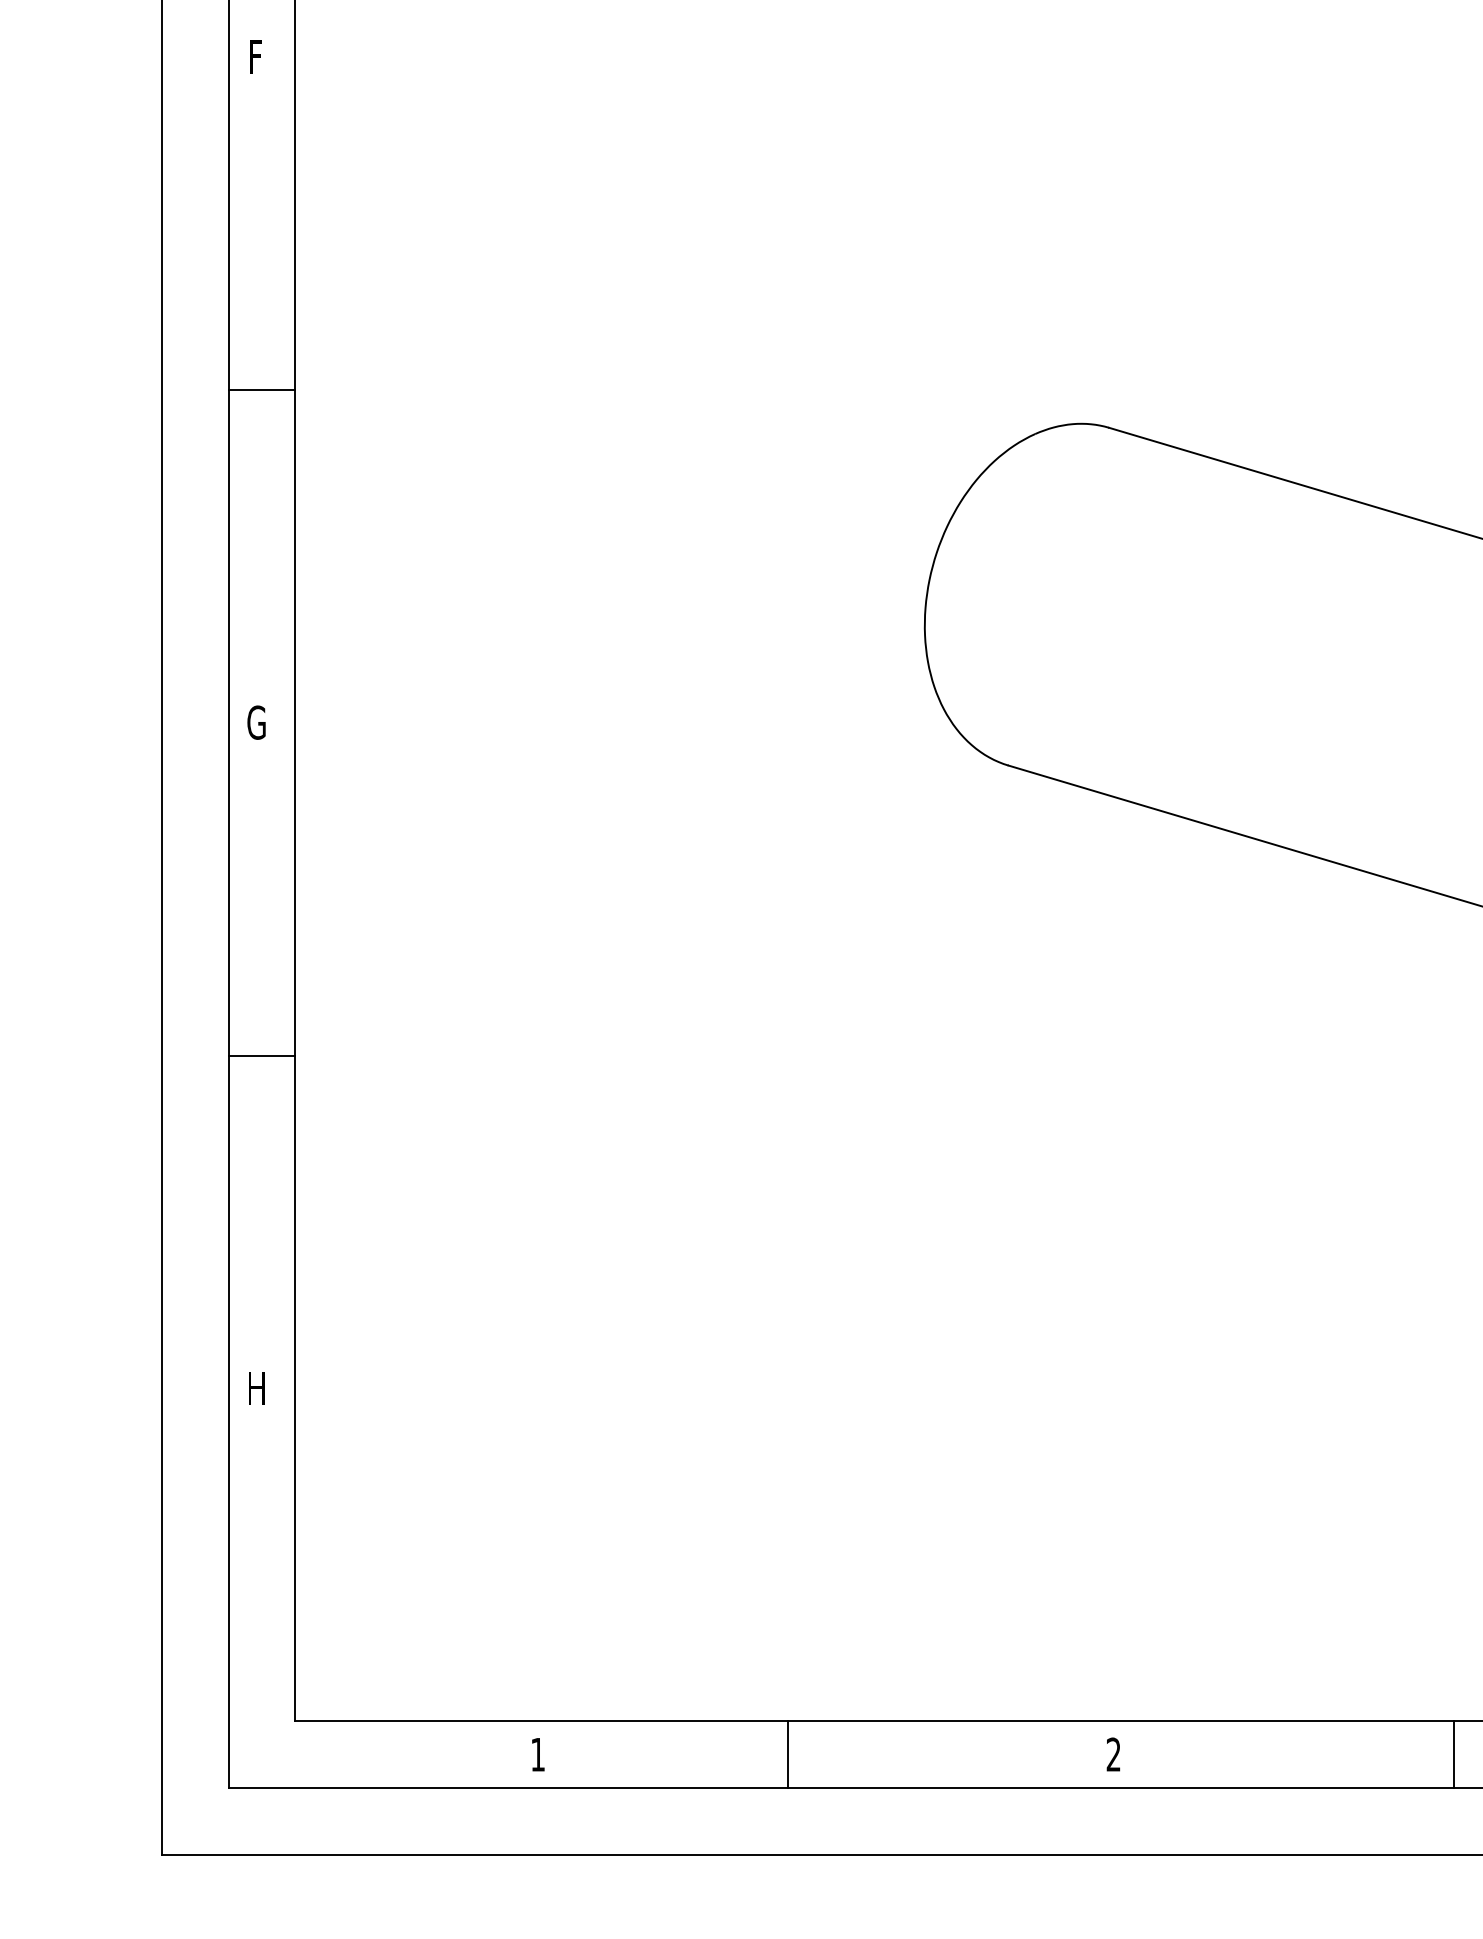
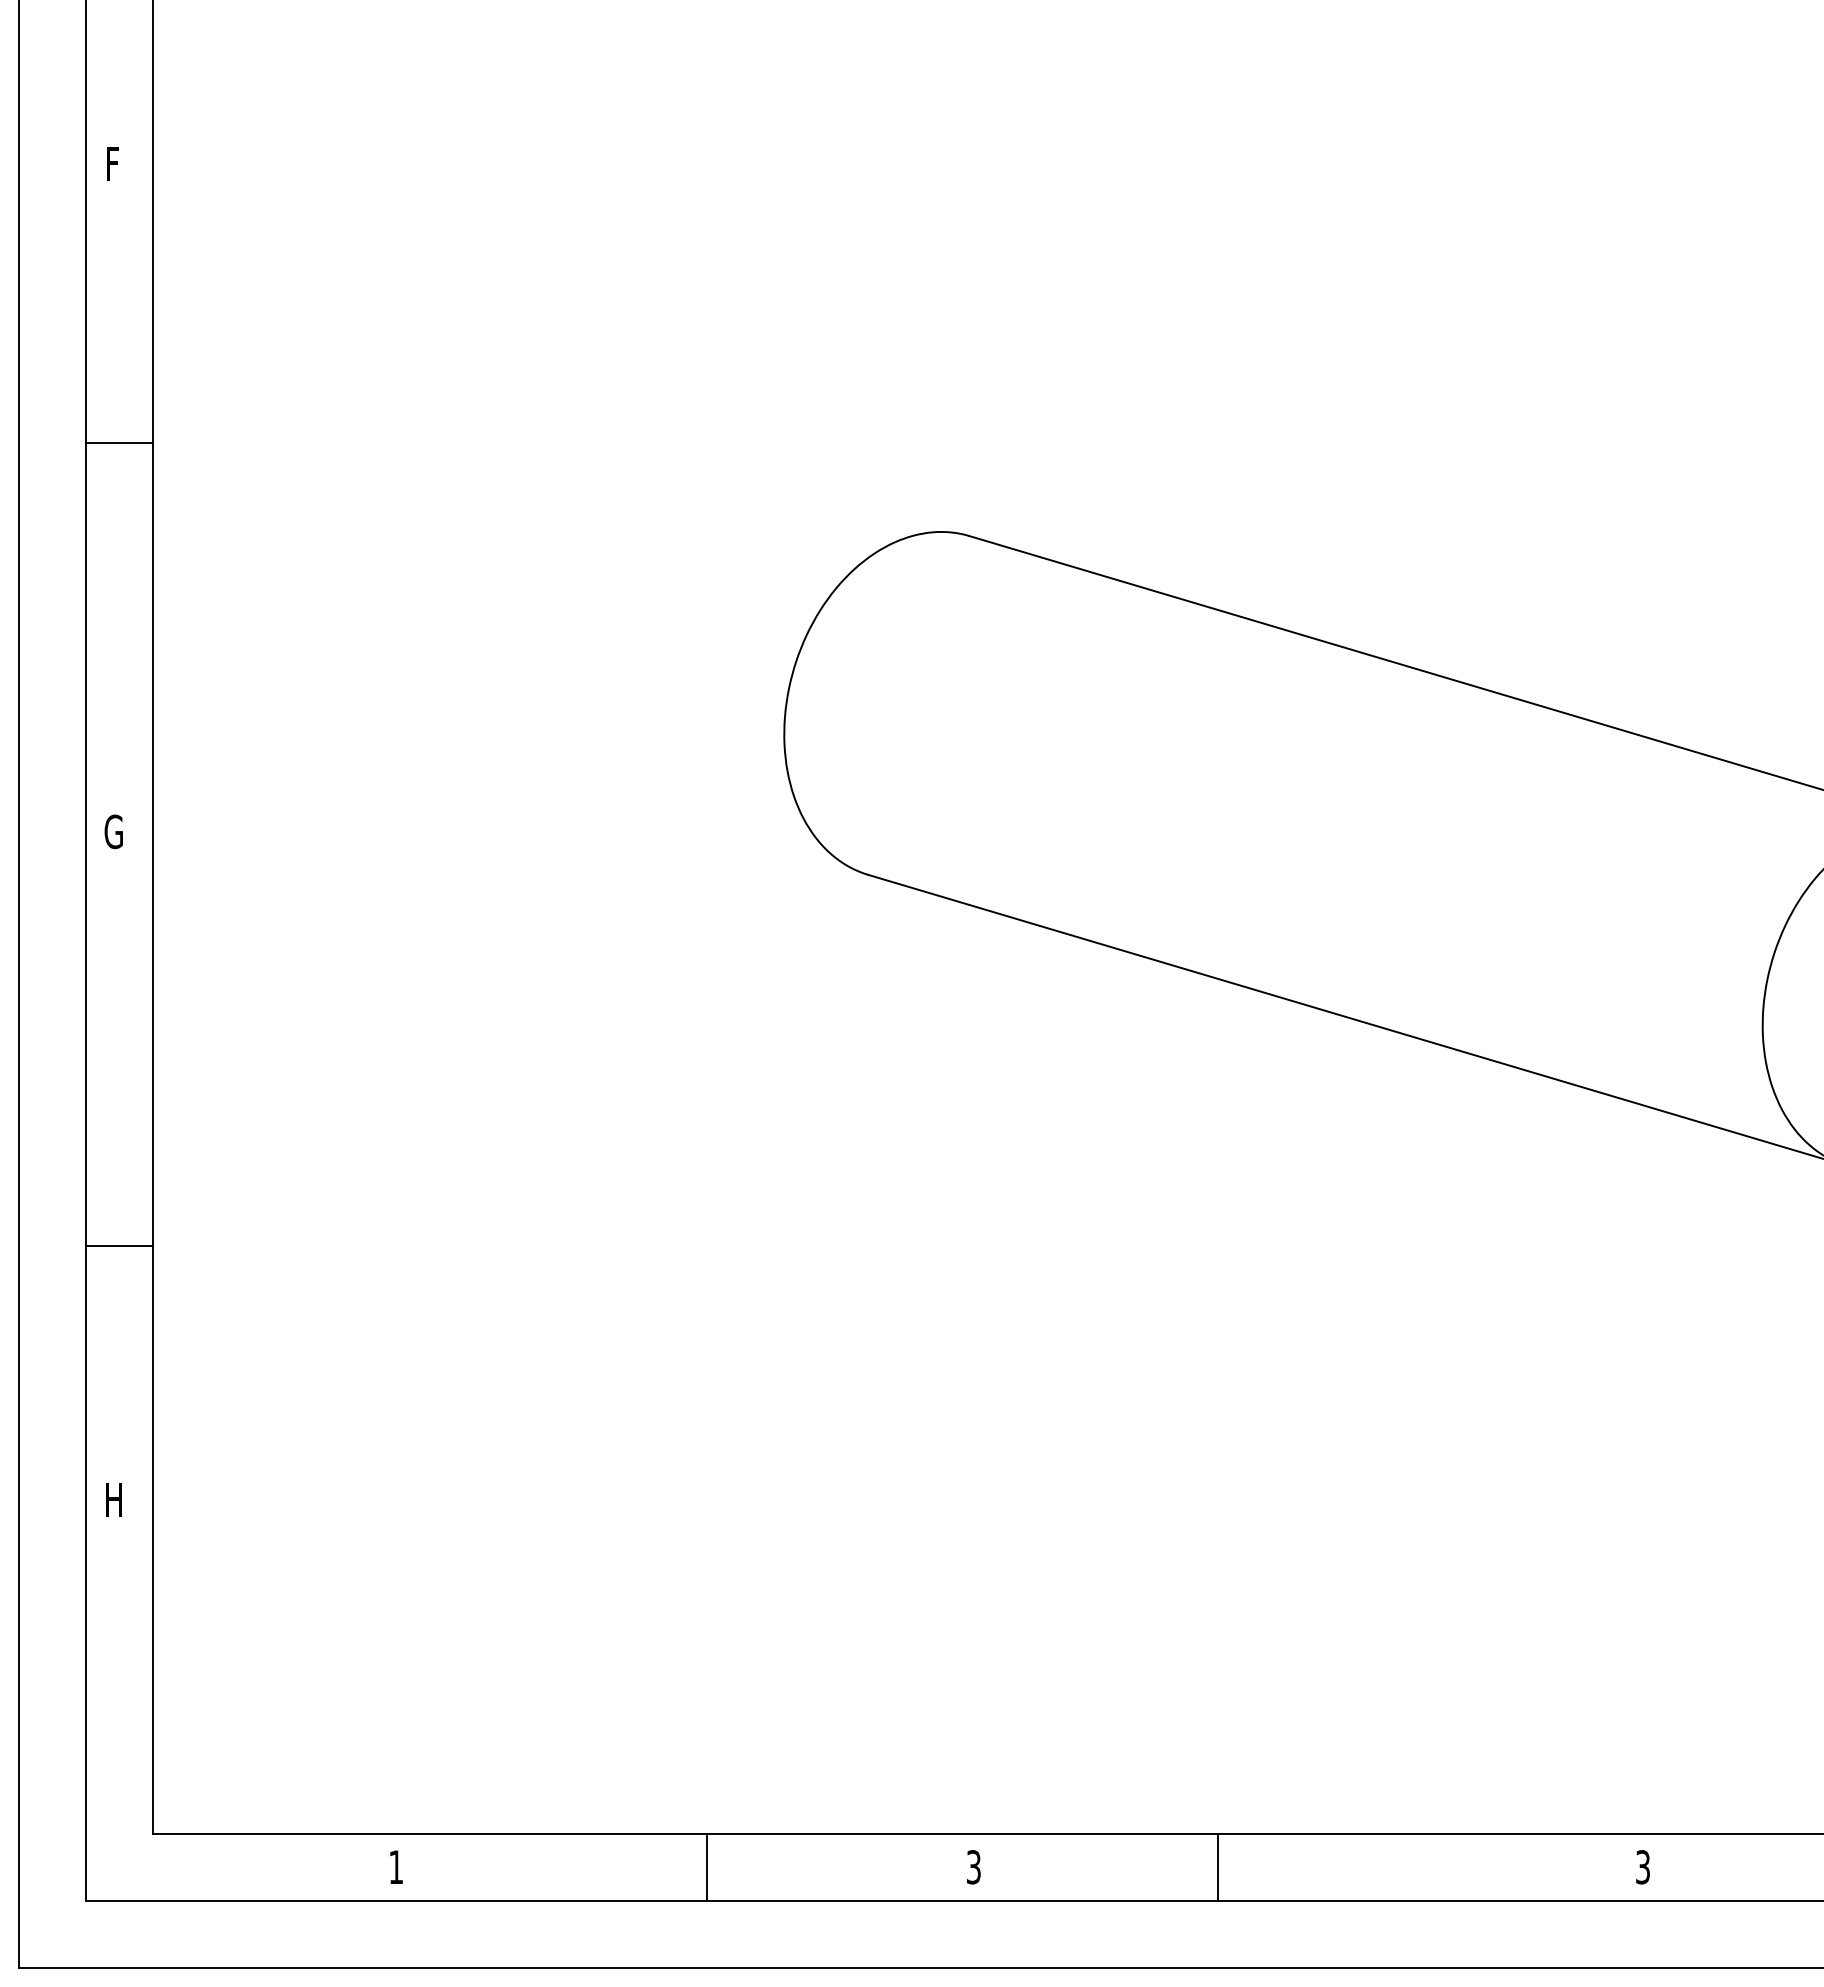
line: (261, 389) -> (118, 442), moved
line: (261, 1055) -> (118, 1245), moved
line: (788, 1753) -> (707, 1866), moved
line: (1454, 1753) -> (1218, 1866), moved
text: (1113, 1754) -> (973, 1867), 2 -> 3

